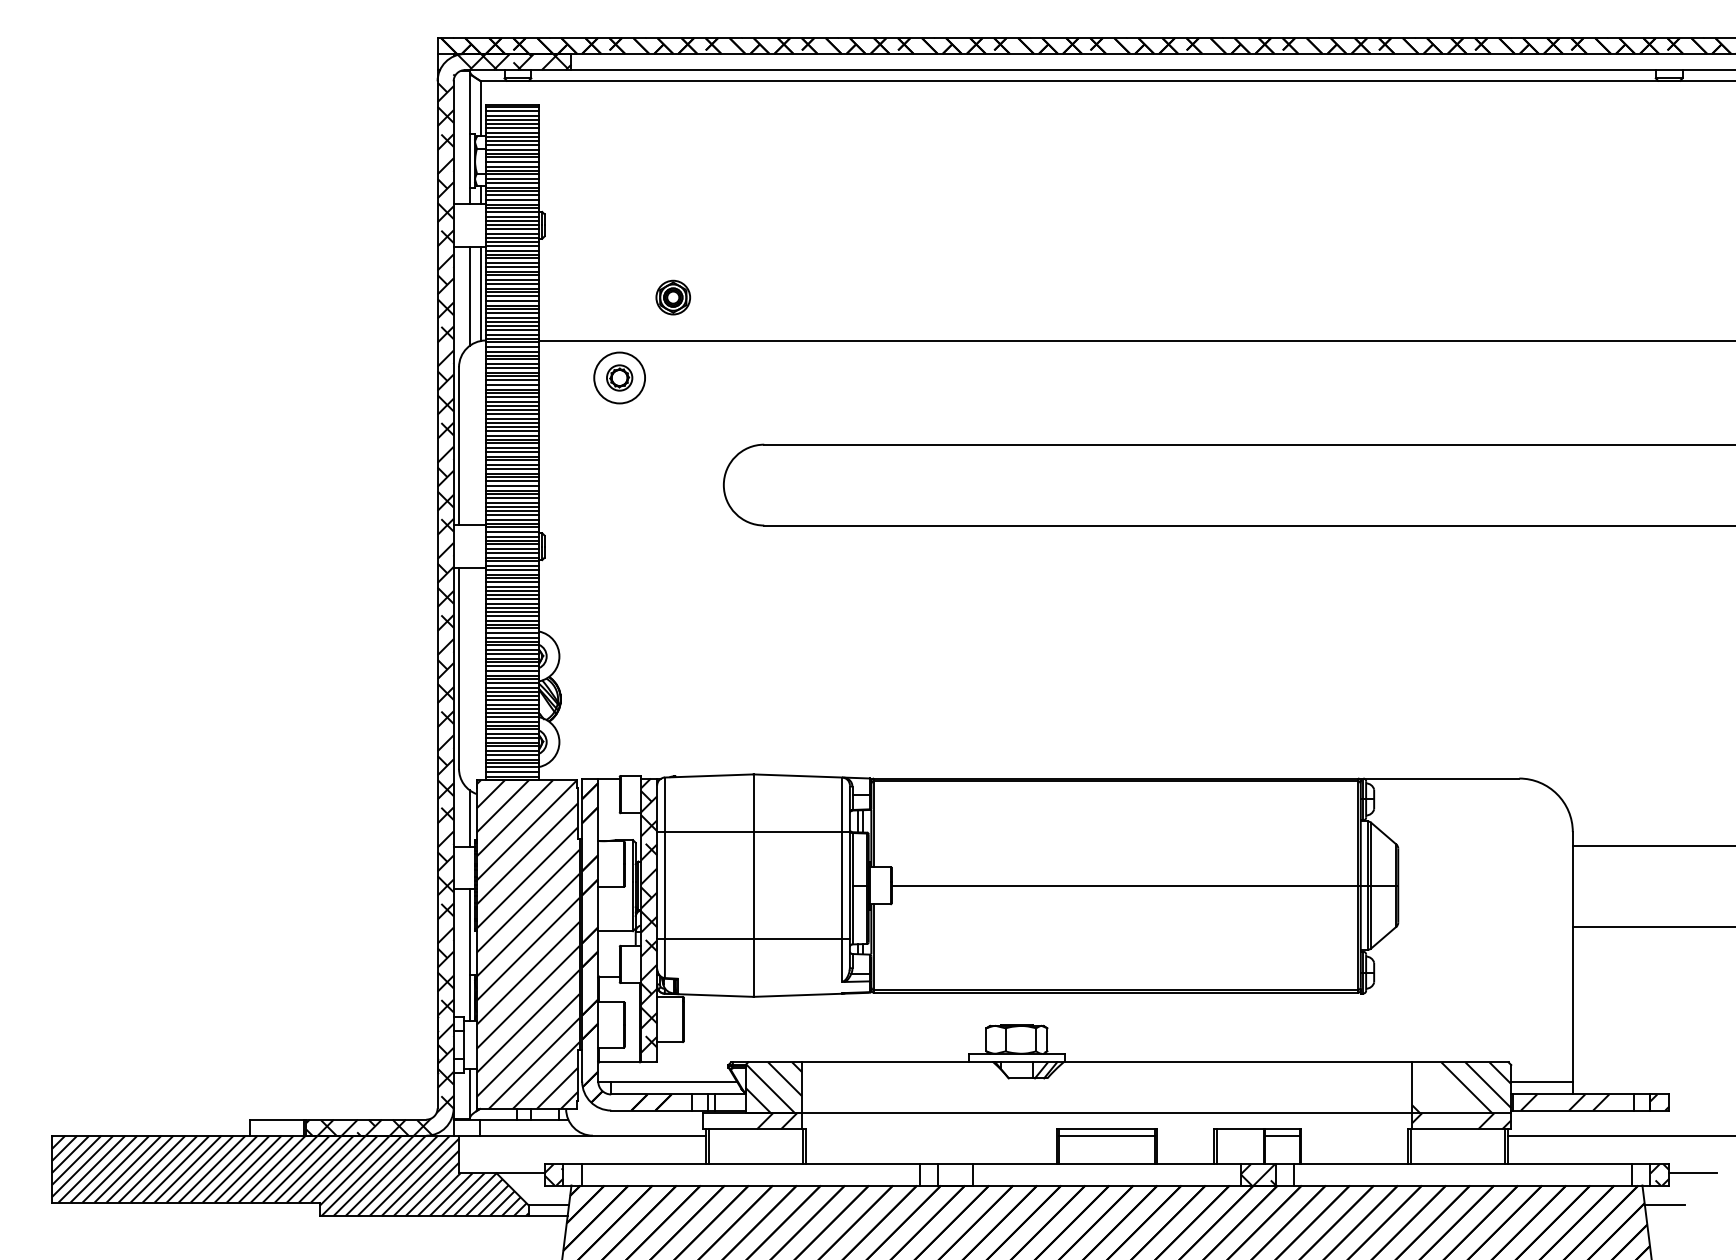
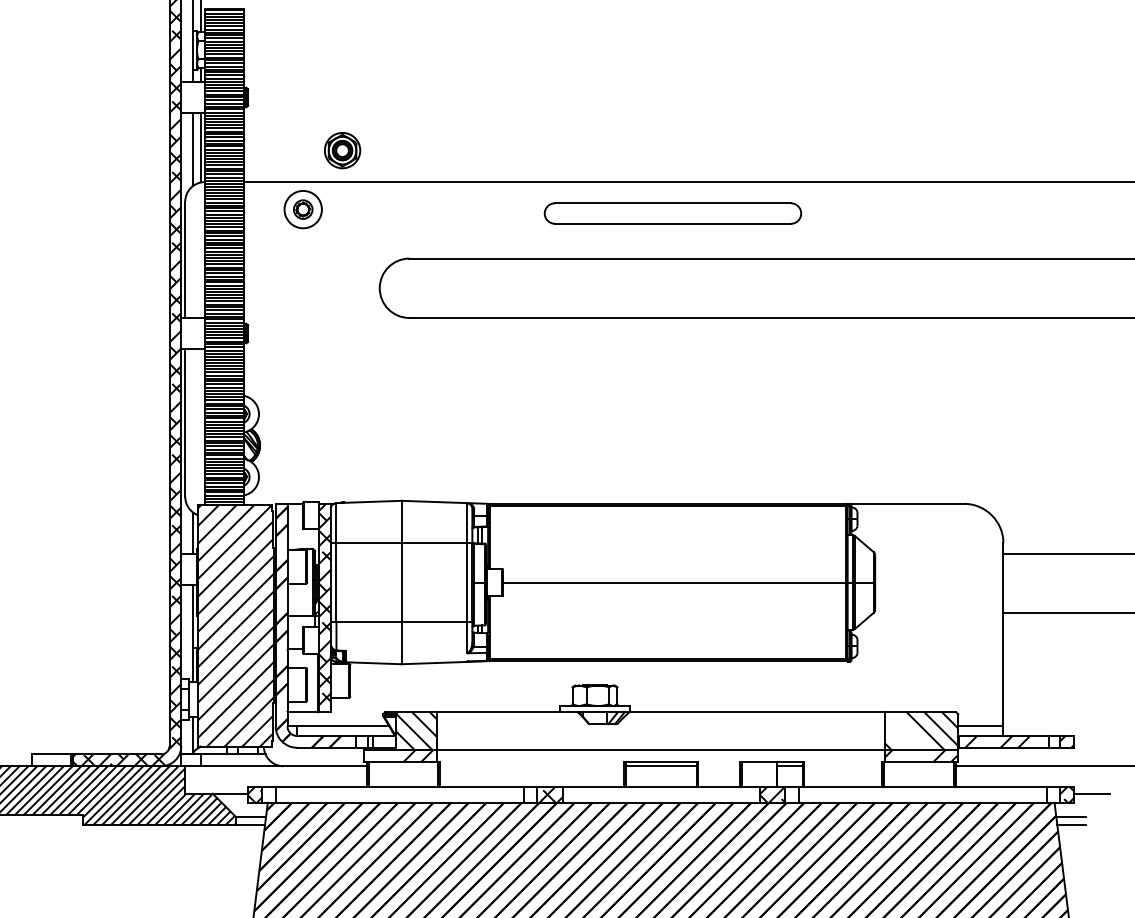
part: (673, 297) -> (342, 150), size x1.43
part: (1122, 383) -> (672, 213), added
hatch: (955, 1174) -> (549, 794), added
line: (1665, 1216) -> (1071, 825), added

